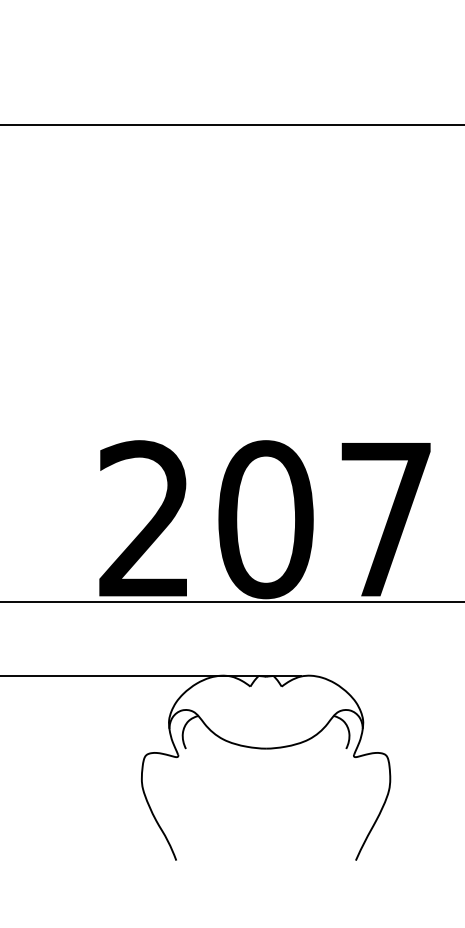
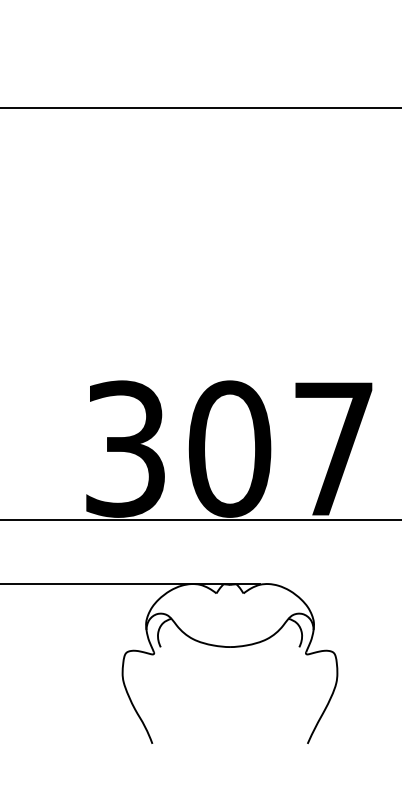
text: (144, 519) -> (124, 448), 207 -> 307

